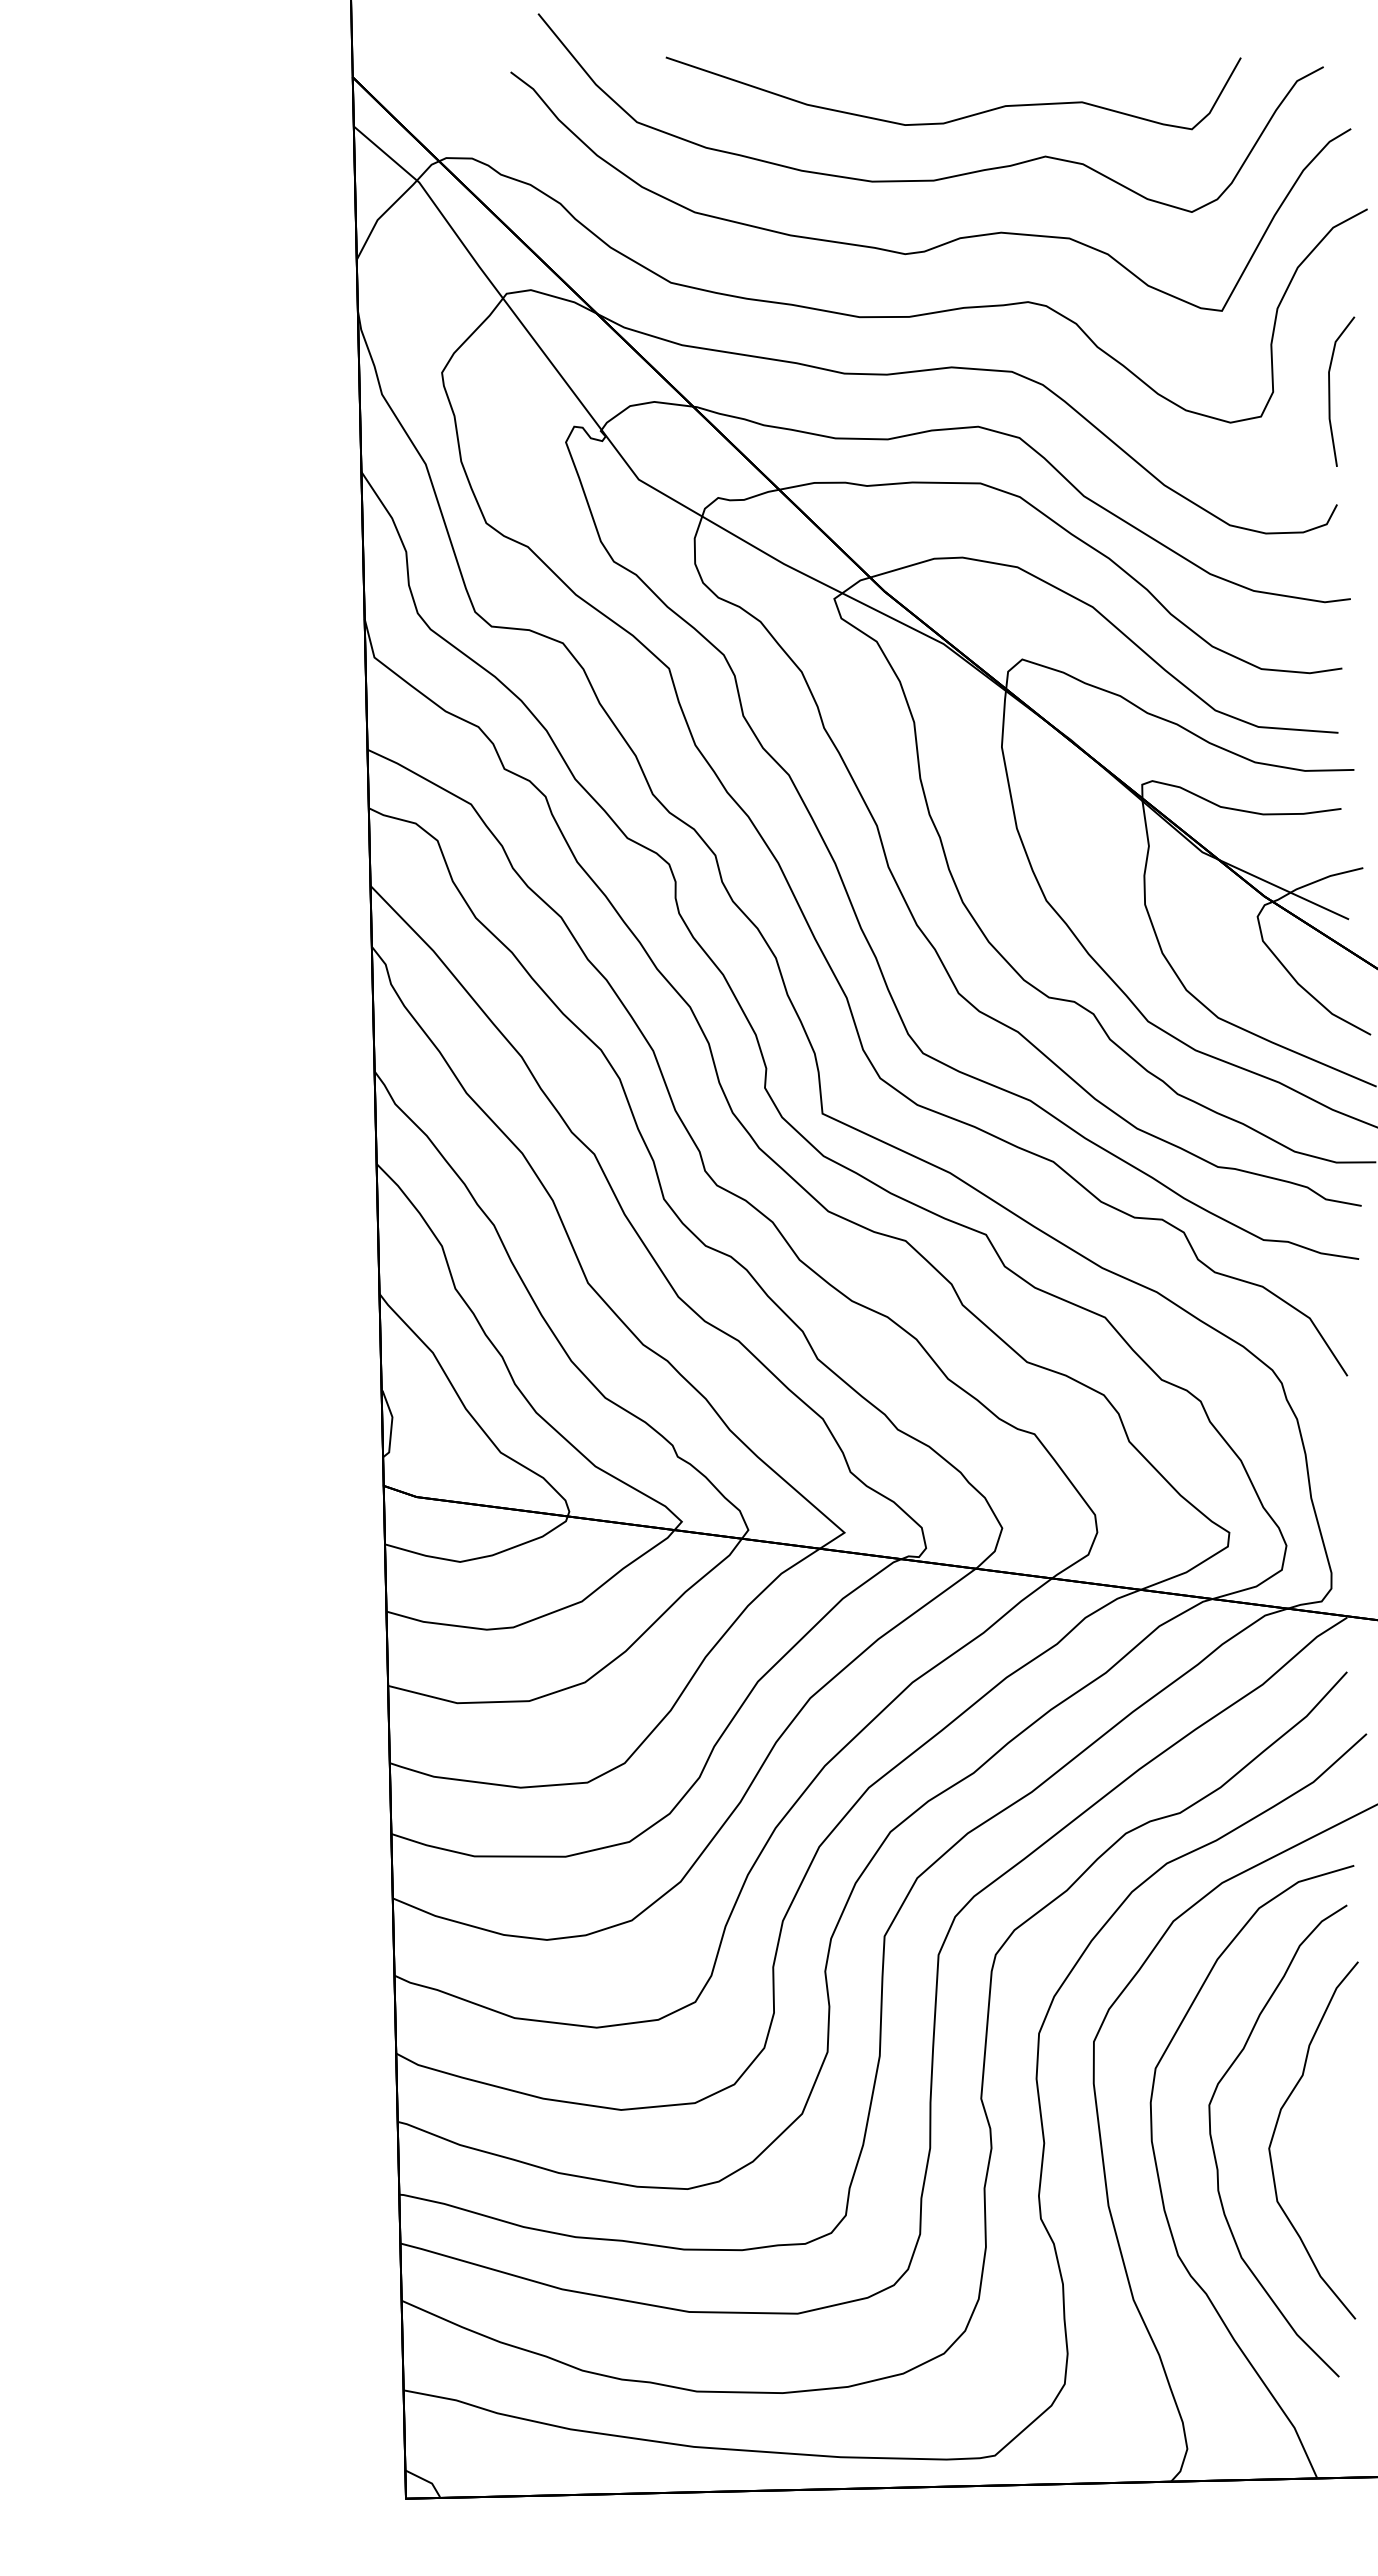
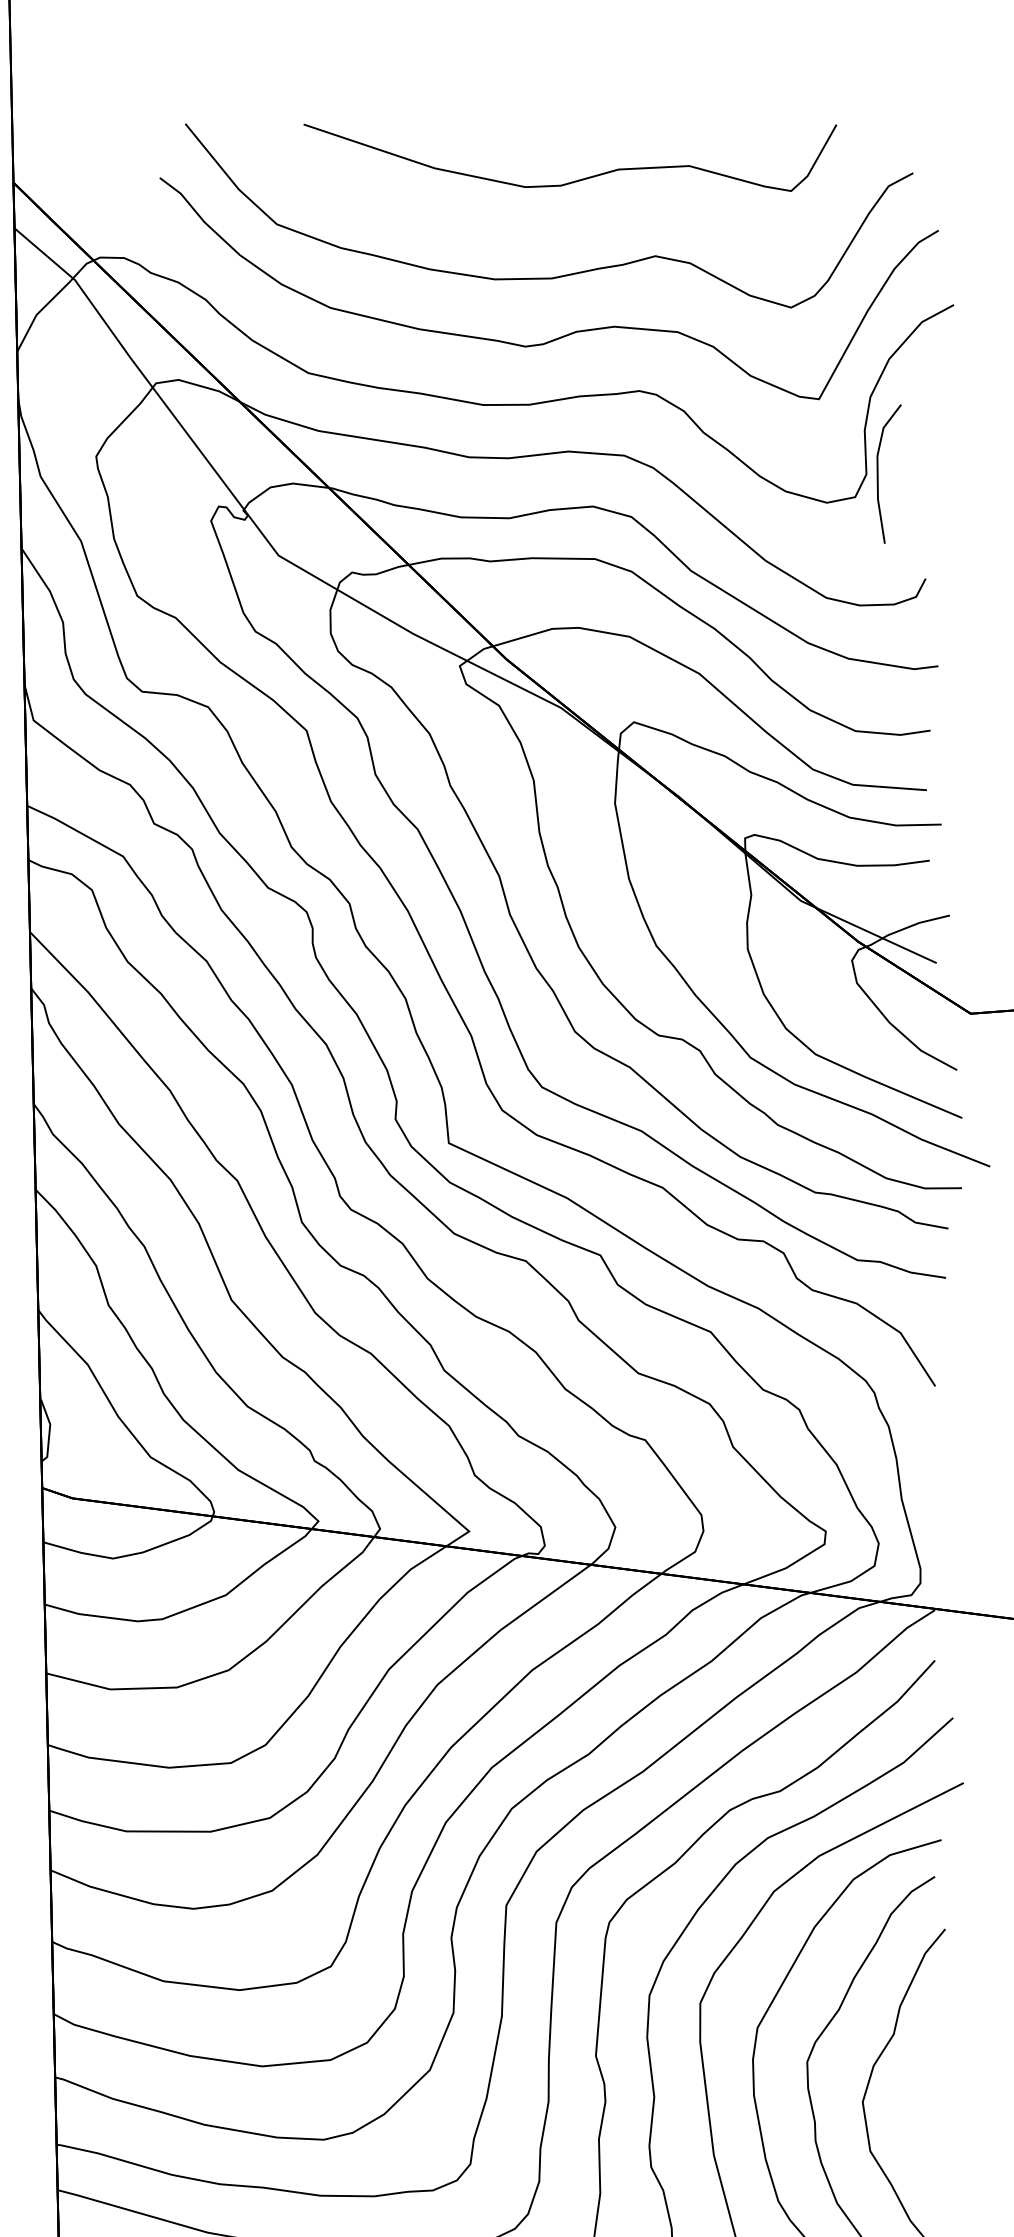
curve: (960, 117) -> (576, 180), moved
line: (1330, 391) -> (878, 473), moved

